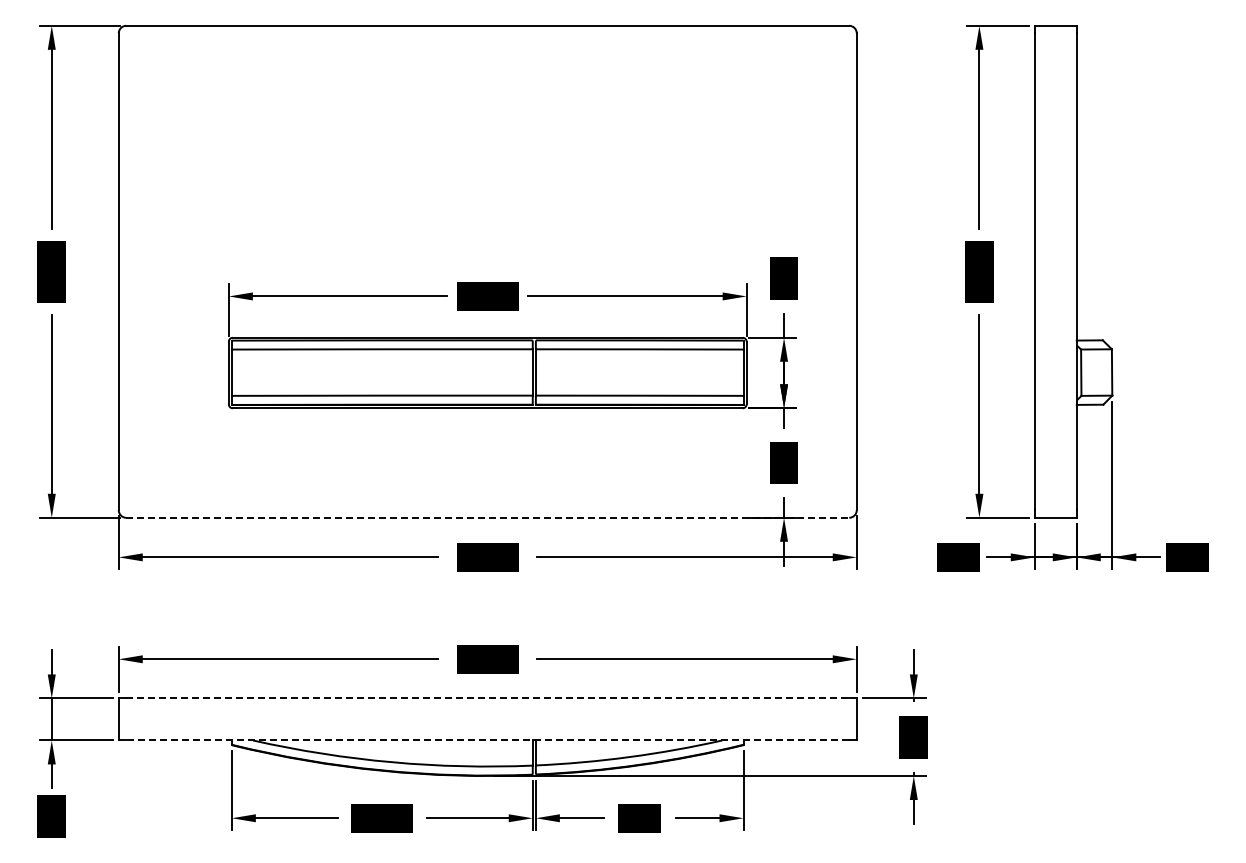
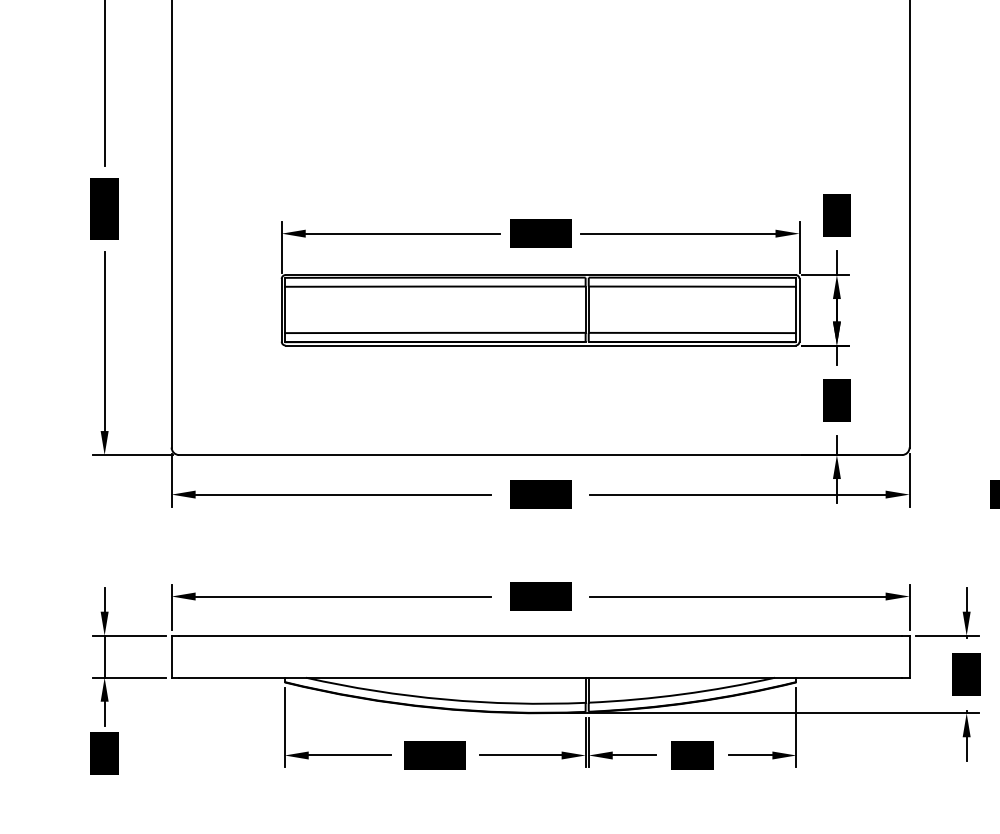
line: (488, 517) -> (541, 454), dashed -> solid
line: (488, 698) -> (541, 635), dashed -> solid
line: (487, 740) -> (540, 677), dashed -> solid

